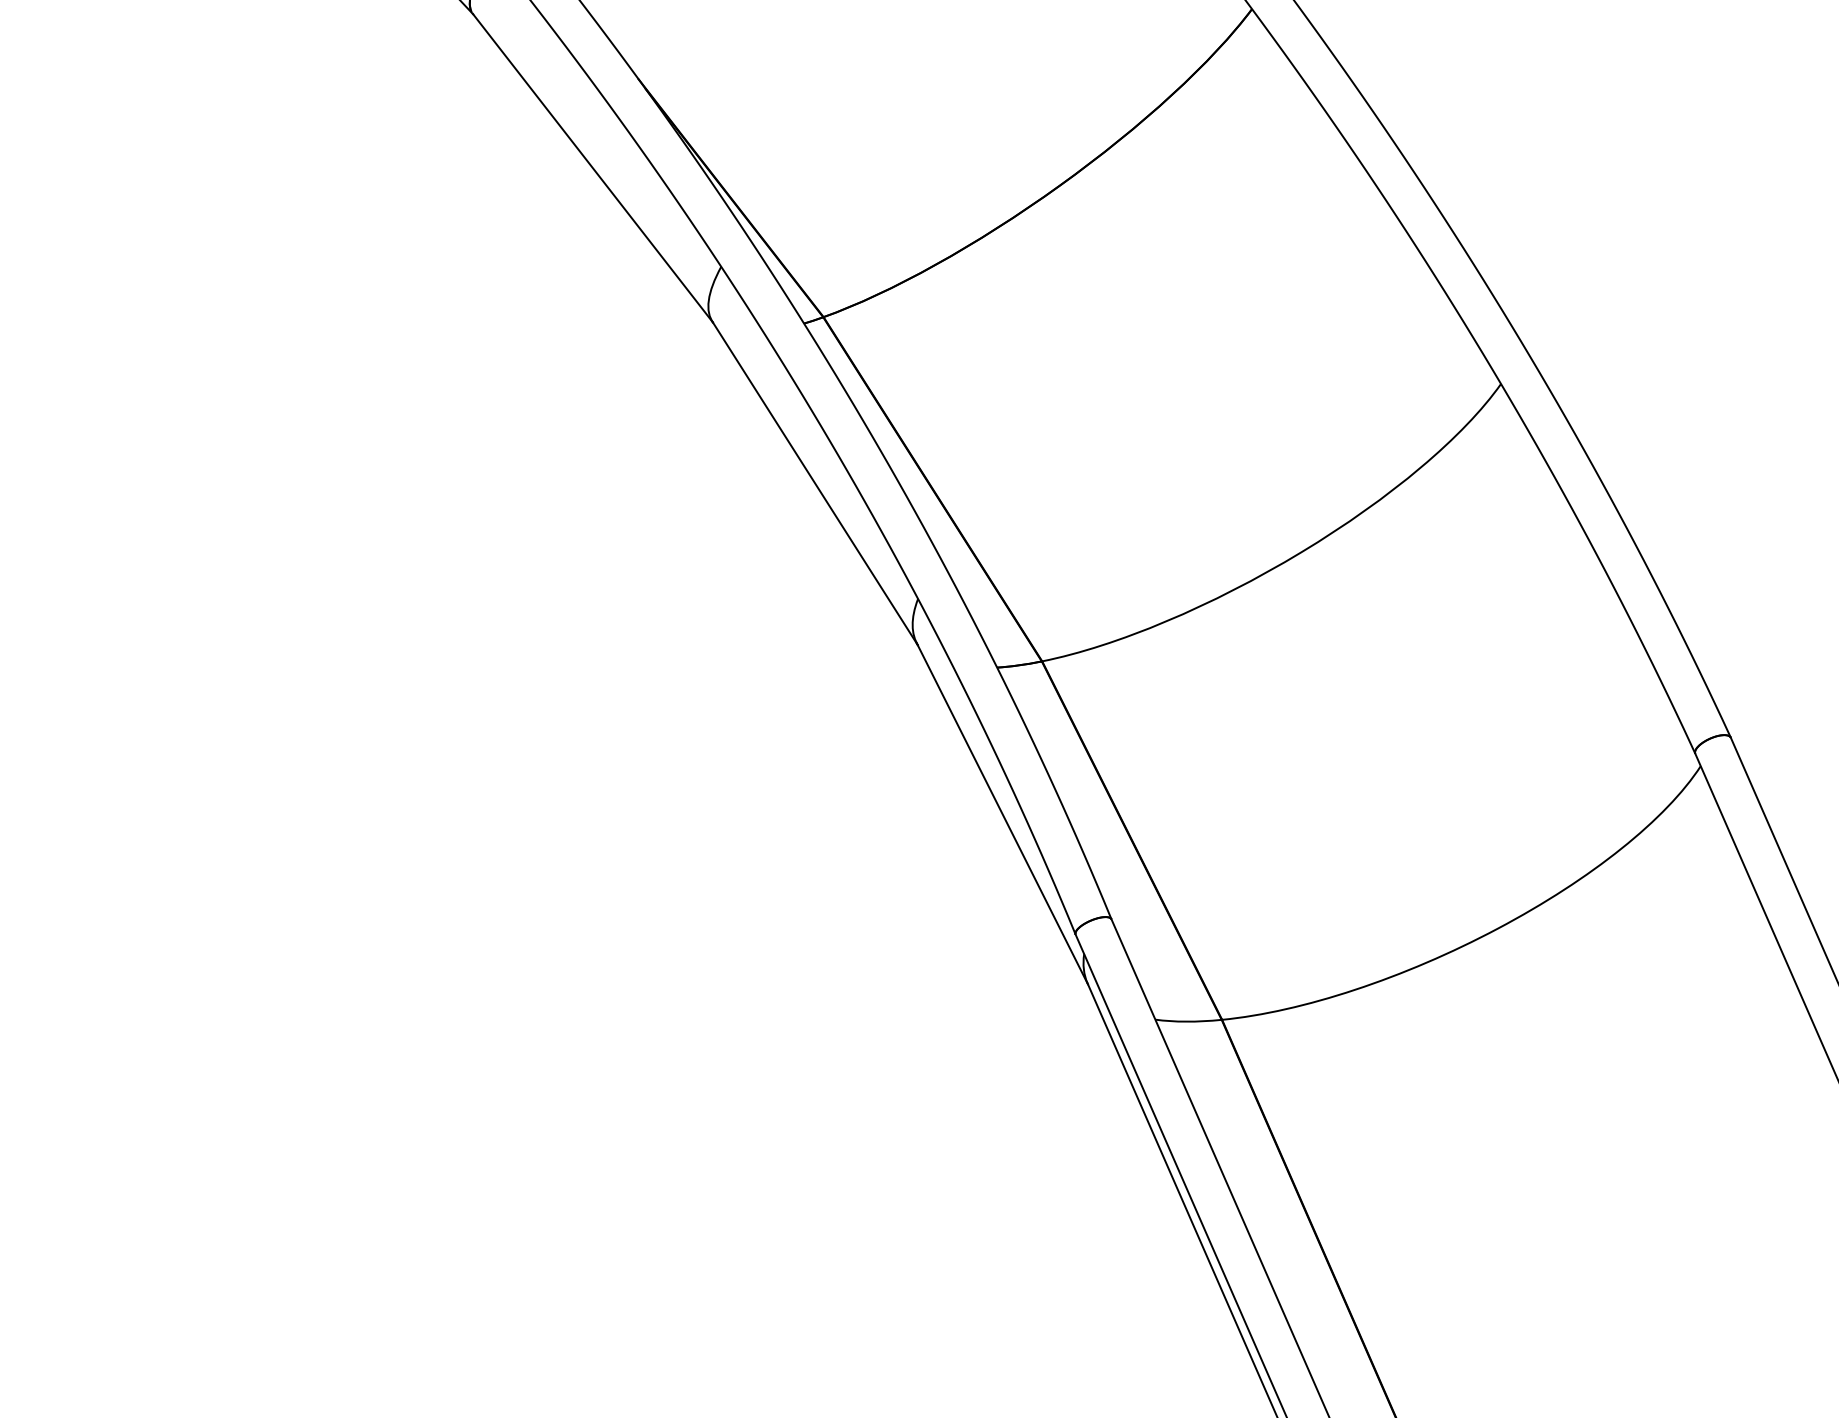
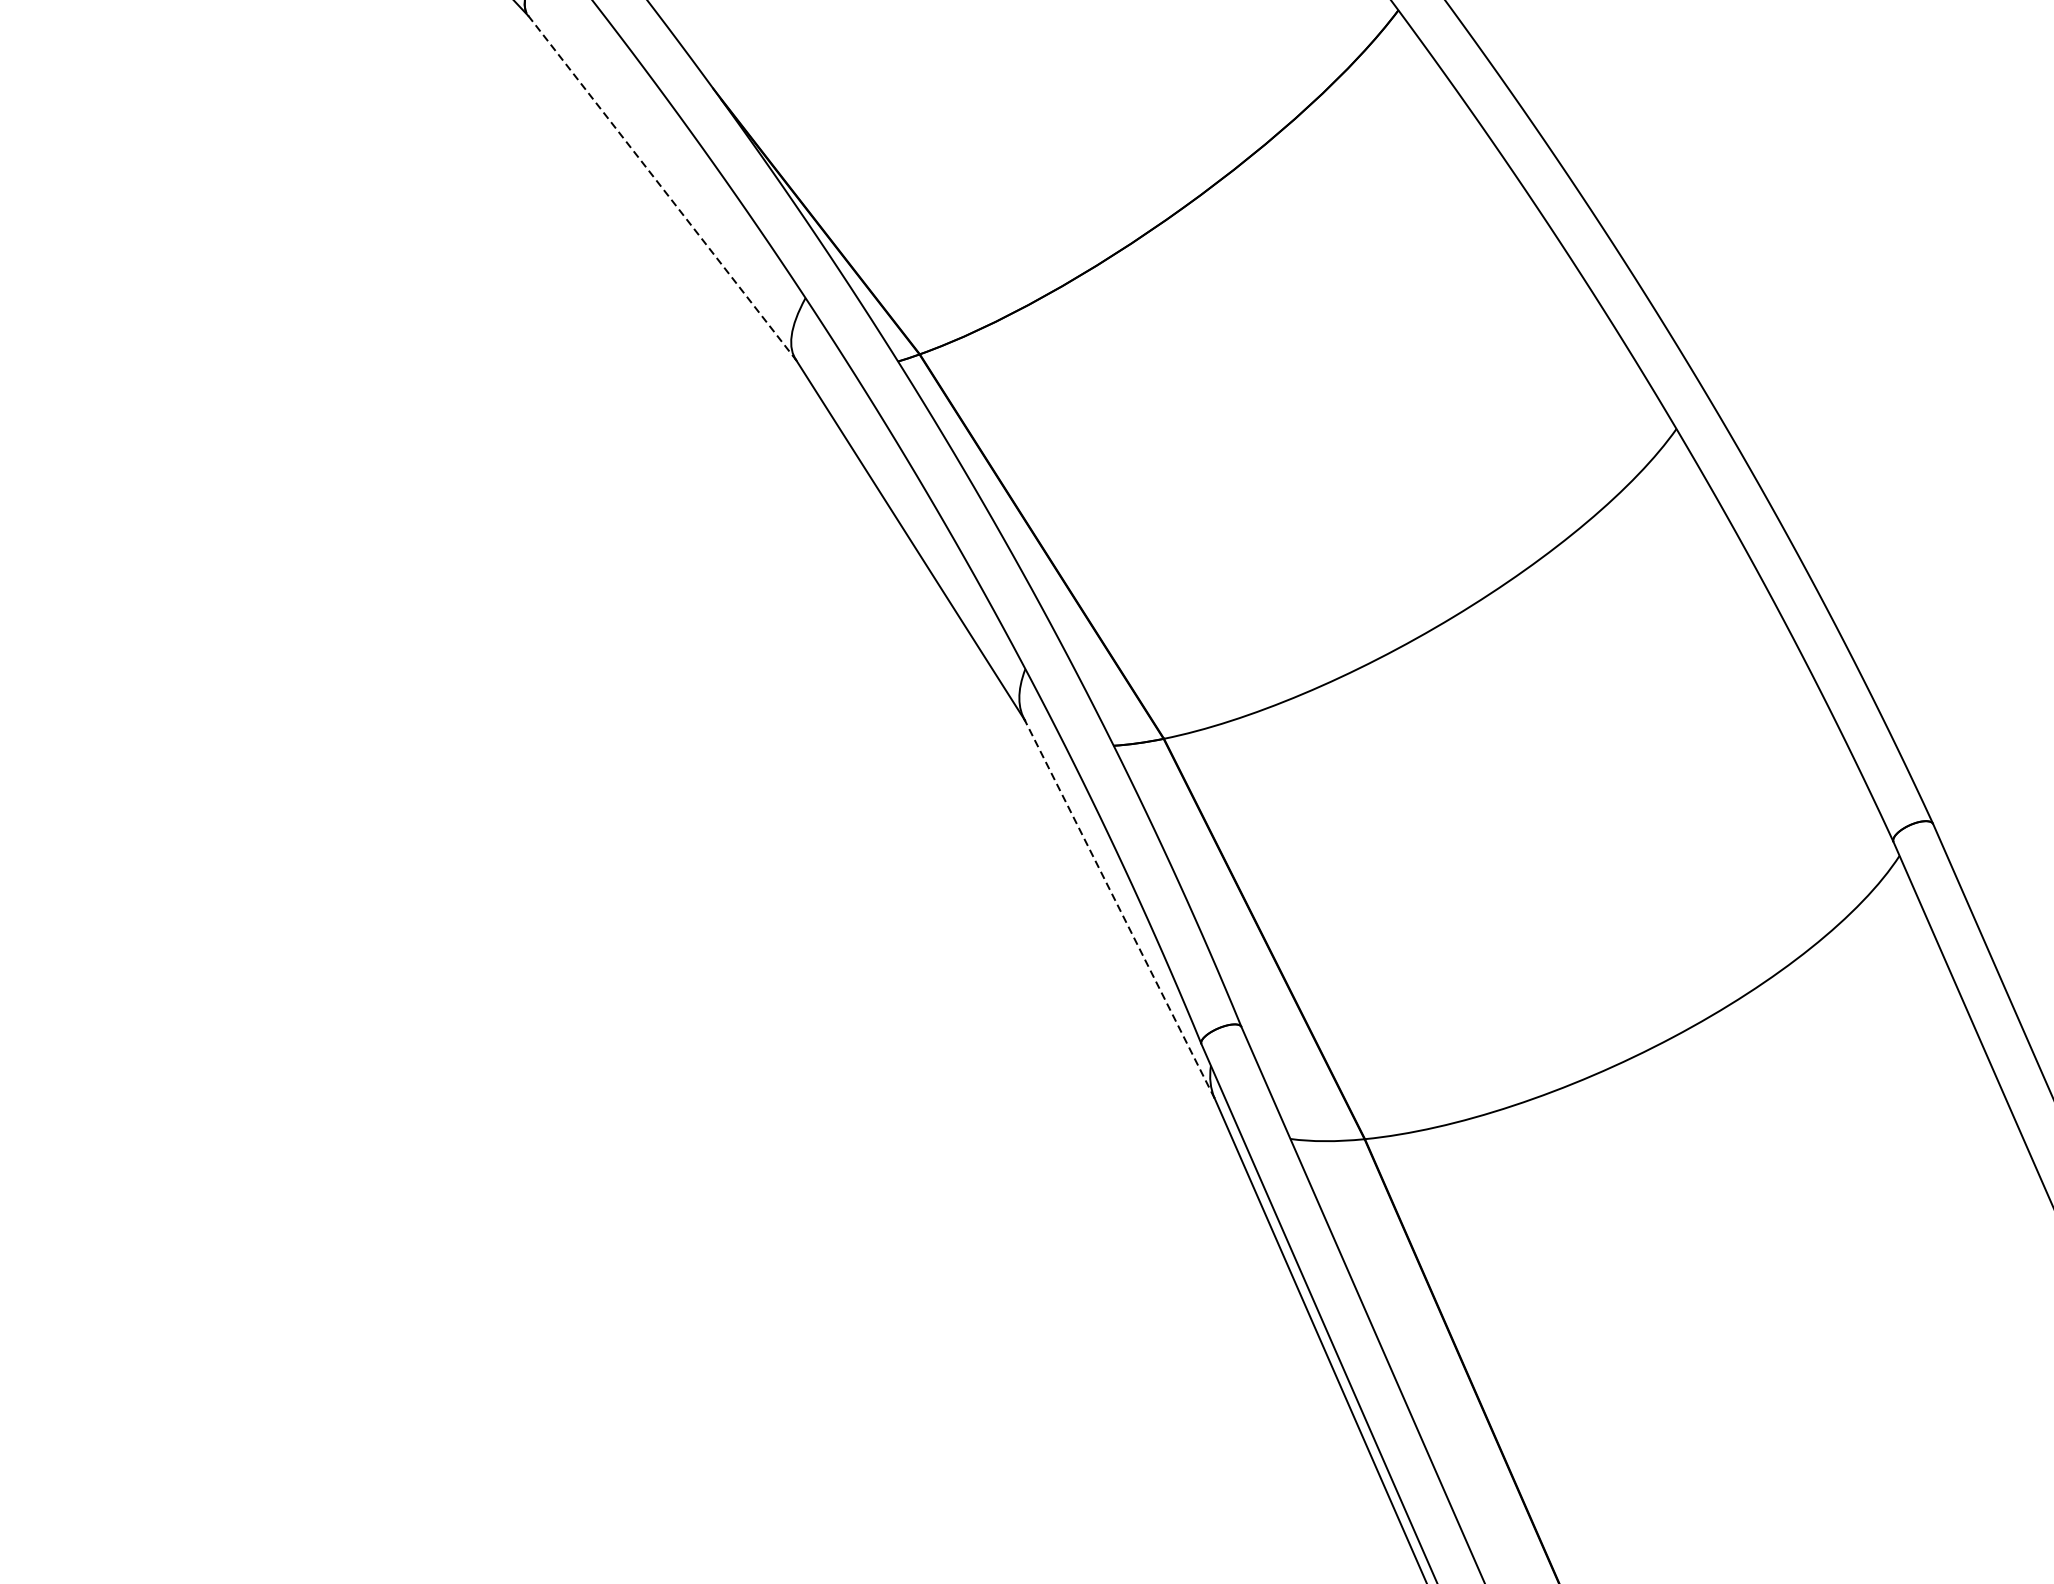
line: (593, 168) -> (662, 188), solid -> dashed
line: (1002, 814) -> (1119, 909), solid -> dashed

